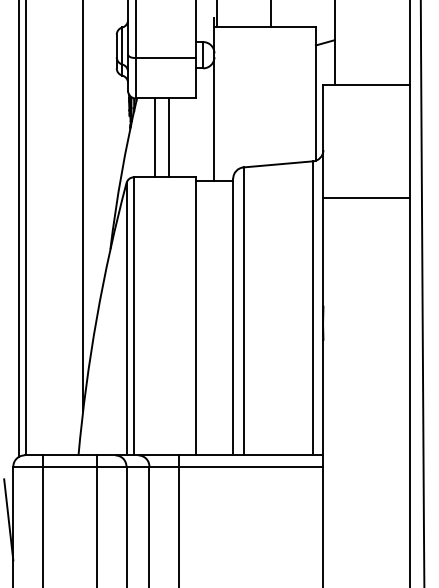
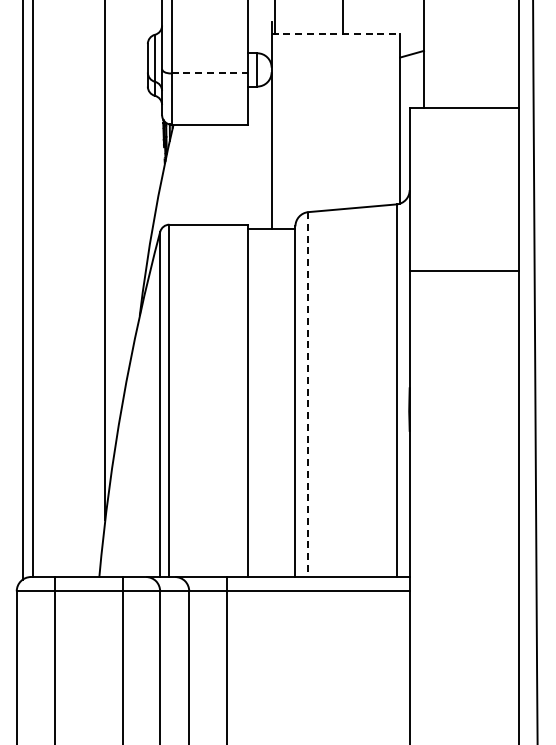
line: (265, 27) -> (336, 34), solid -> dashed
line: (166, 58) -> (210, 73), solid -> dashed
line: (155, 137) -> (196, 174), removed
line: (169, 137) -> (214, 174), removed
line: (366, 197) -> (464, 270), moved
line: (243, 312) -> (308, 395), solid -> dashed
line: (8, 519) -> (10, 658), removed

